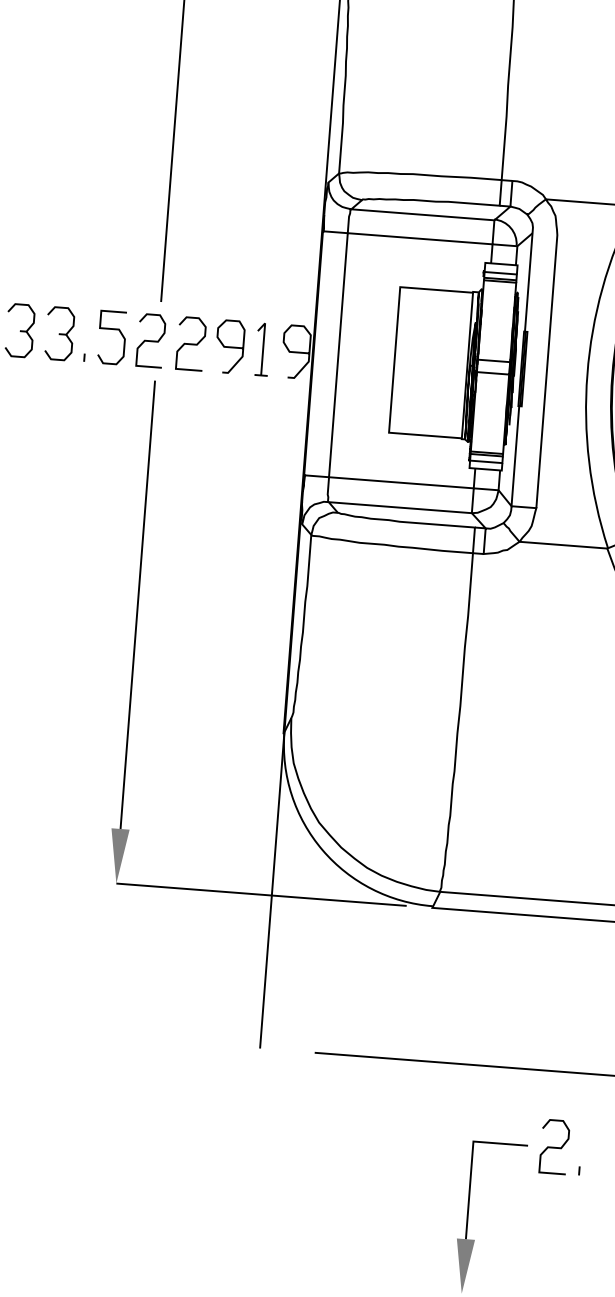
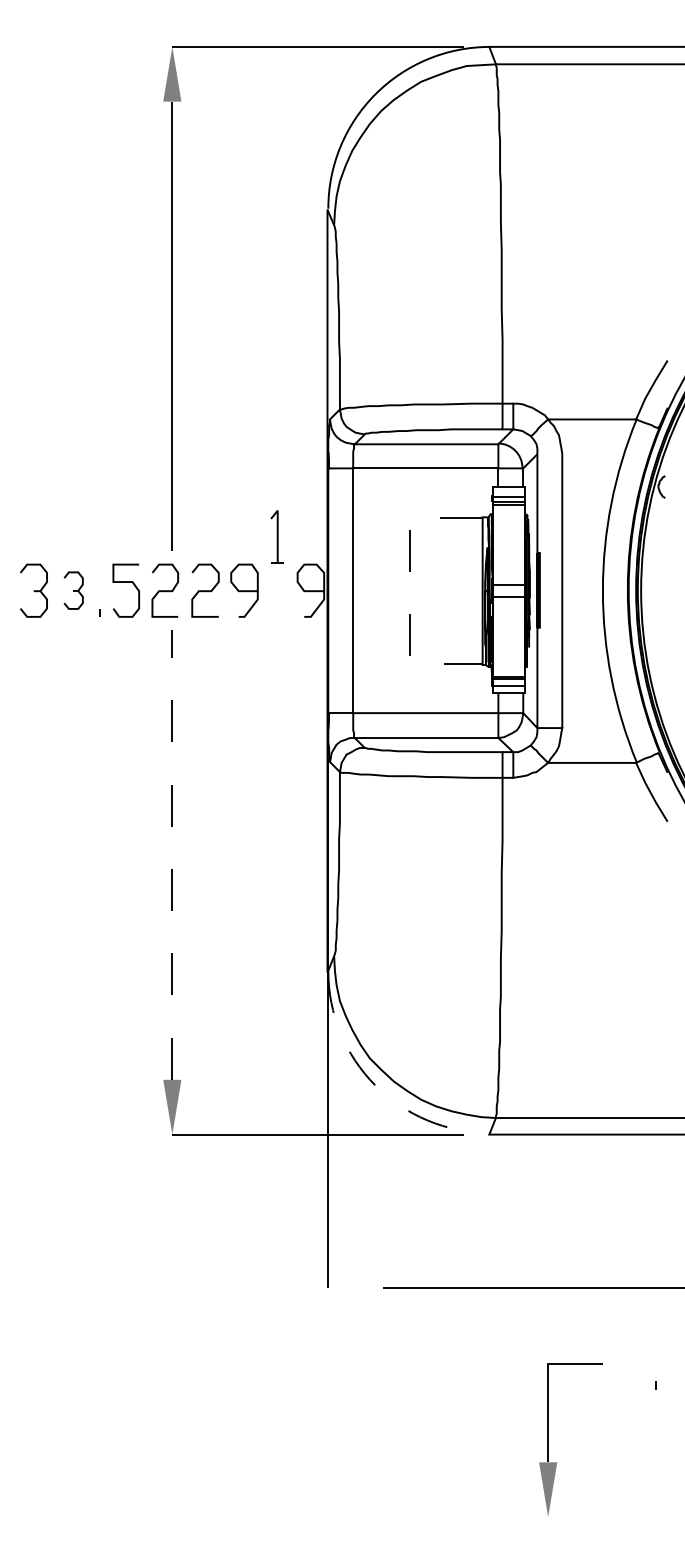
part: (59, 333) -> (73, 590), size x0.7
part: (261, 349) -> (276, 536), moved
line: (394, 360) -> (409, 591), solid -> dashed
line: (137, 605) -> (172, 855), solid -> dashed
arc: (322, 850) -> (375, 1085), solid -> dashed
curve: (554, 1146) -> (629, 1363), removed

